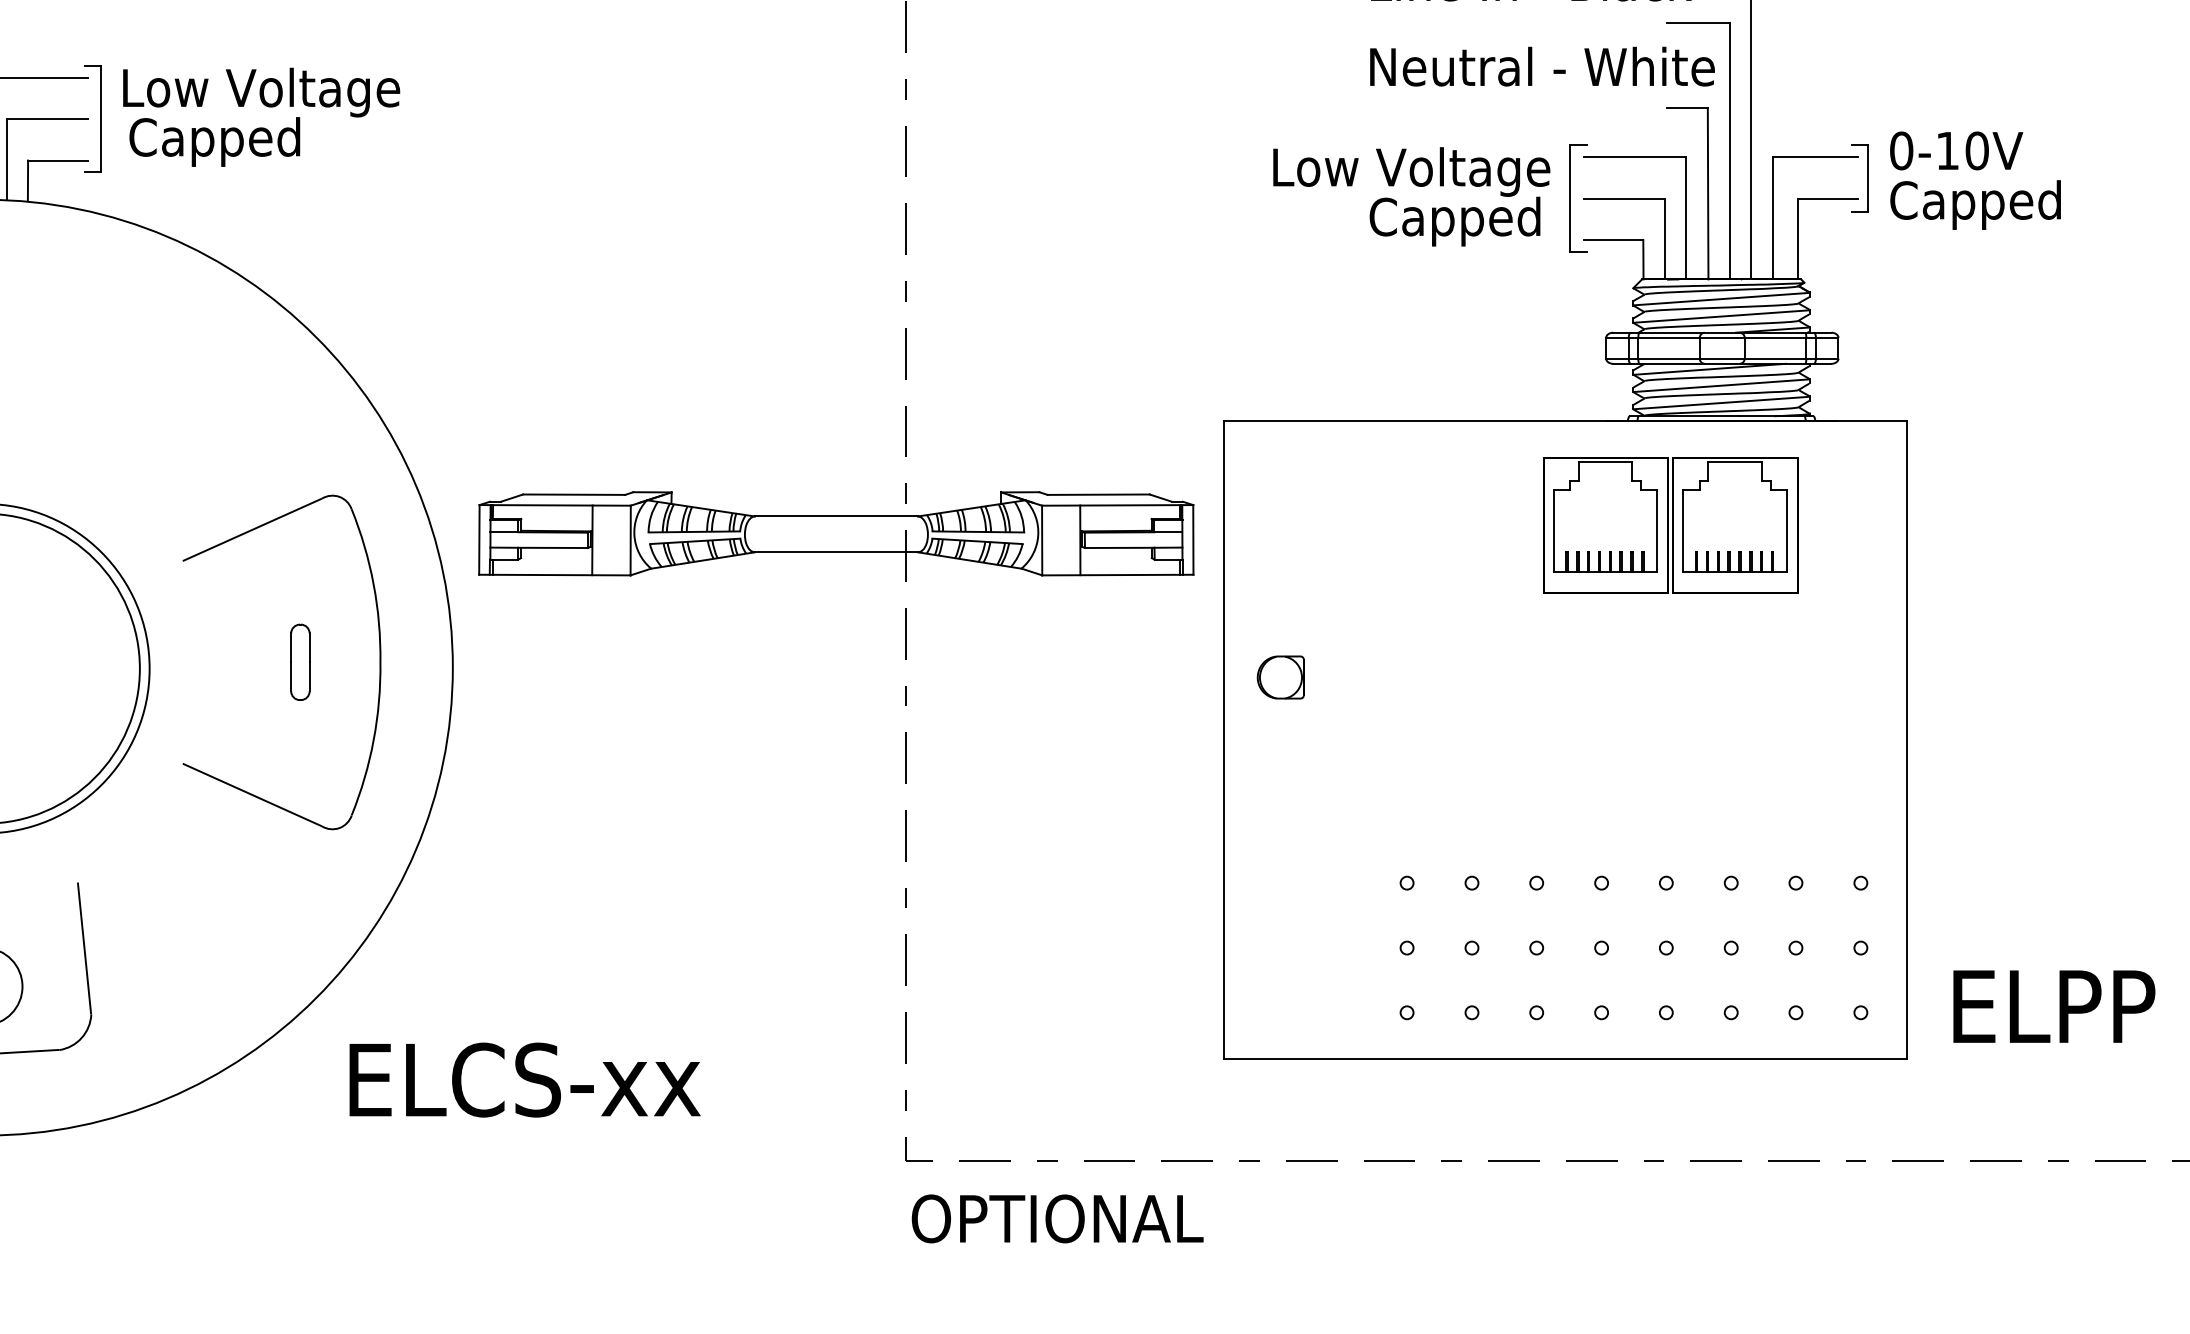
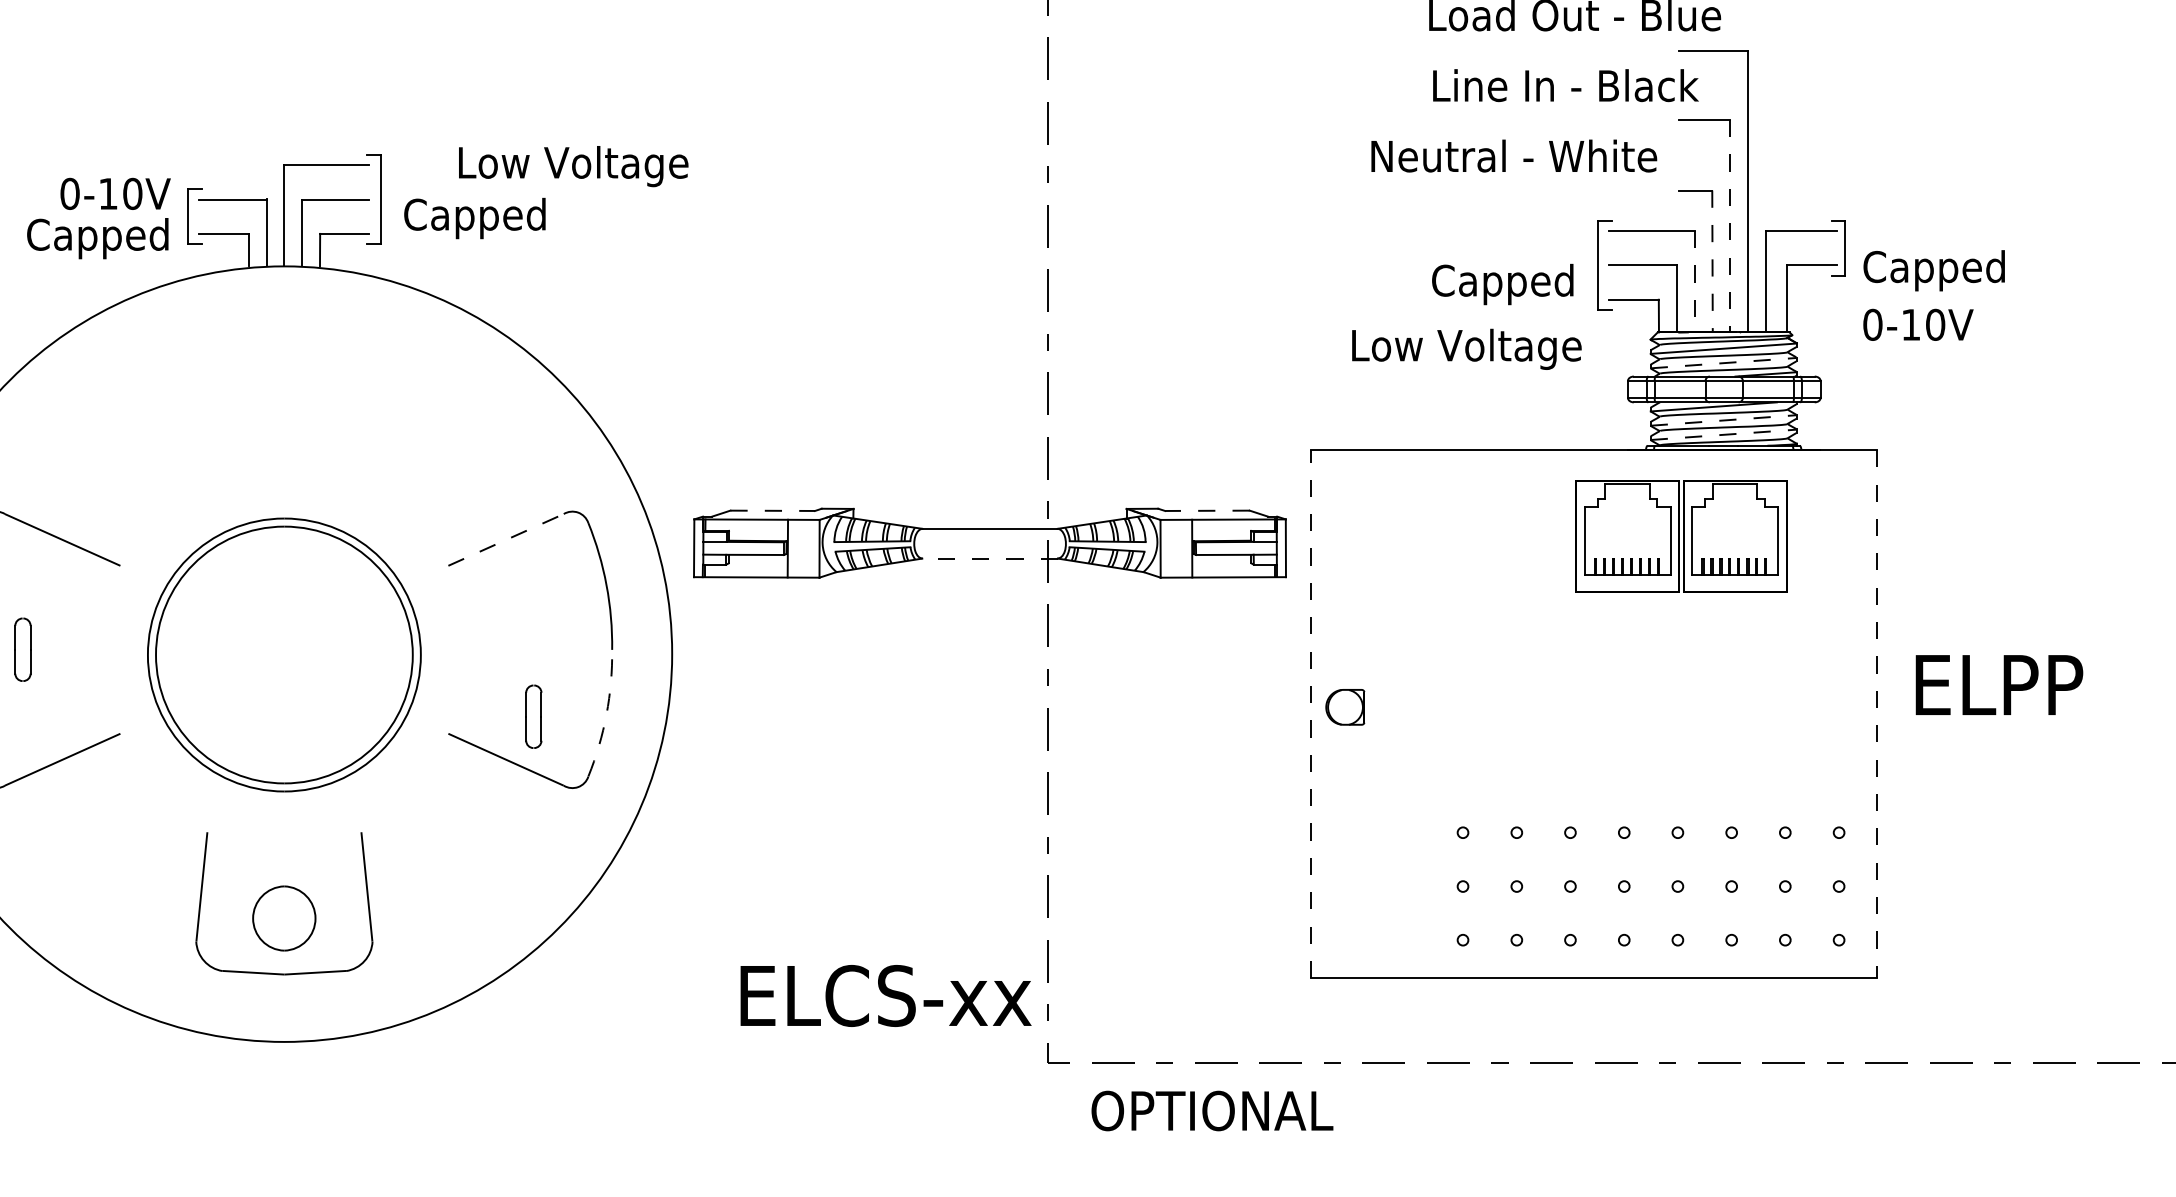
text: (1542, 65) -> (1514, 155), moved
text: (261, 92) -> (573, 166), moved
text: (1956, 150) -> (1918, 324), moved
line: (1729, 151) -> (1730, 226), solid -> dashed
text: (1411, 170) -> (1466, 348), moved
line: (1708, 193) -> (1712, 261), solid -> dashed
line: (1686, 218) -> (1694, 281), solid -> dashed
line: (1721, 316) -> (1723, 363), solid -> dashed
line: (1721, 385) -> (1723, 420), solid -> dashed
line: (1721, 402) -> (1723, 434), solid -> dashed
line: (575, 494) -> (773, 510), solid -> dashed
line: (1097, 494) -> (1206, 510), solid -> dashed
line: (252, 529) -> (506, 539), solid -> dashed
line: (836, 552) -> (990, 558), solid -> dashed
part: (299, 662) -> (533, 716), moved
part: (1280, 677) -> (1345, 707), moved
line: (1223, 739) -> (1310, 713), solid -> dashed
arc: (373, 740) -> (606, 714), solid -> dashed
line: (1907, 740) -> (1877, 714), solid -> dashed
text: (2054, 1005) -> (1999, 684), moved
text: (524, 1079) -> (885, 995), moved
text: (1057, 1218) -> (1212, 1110), moved

